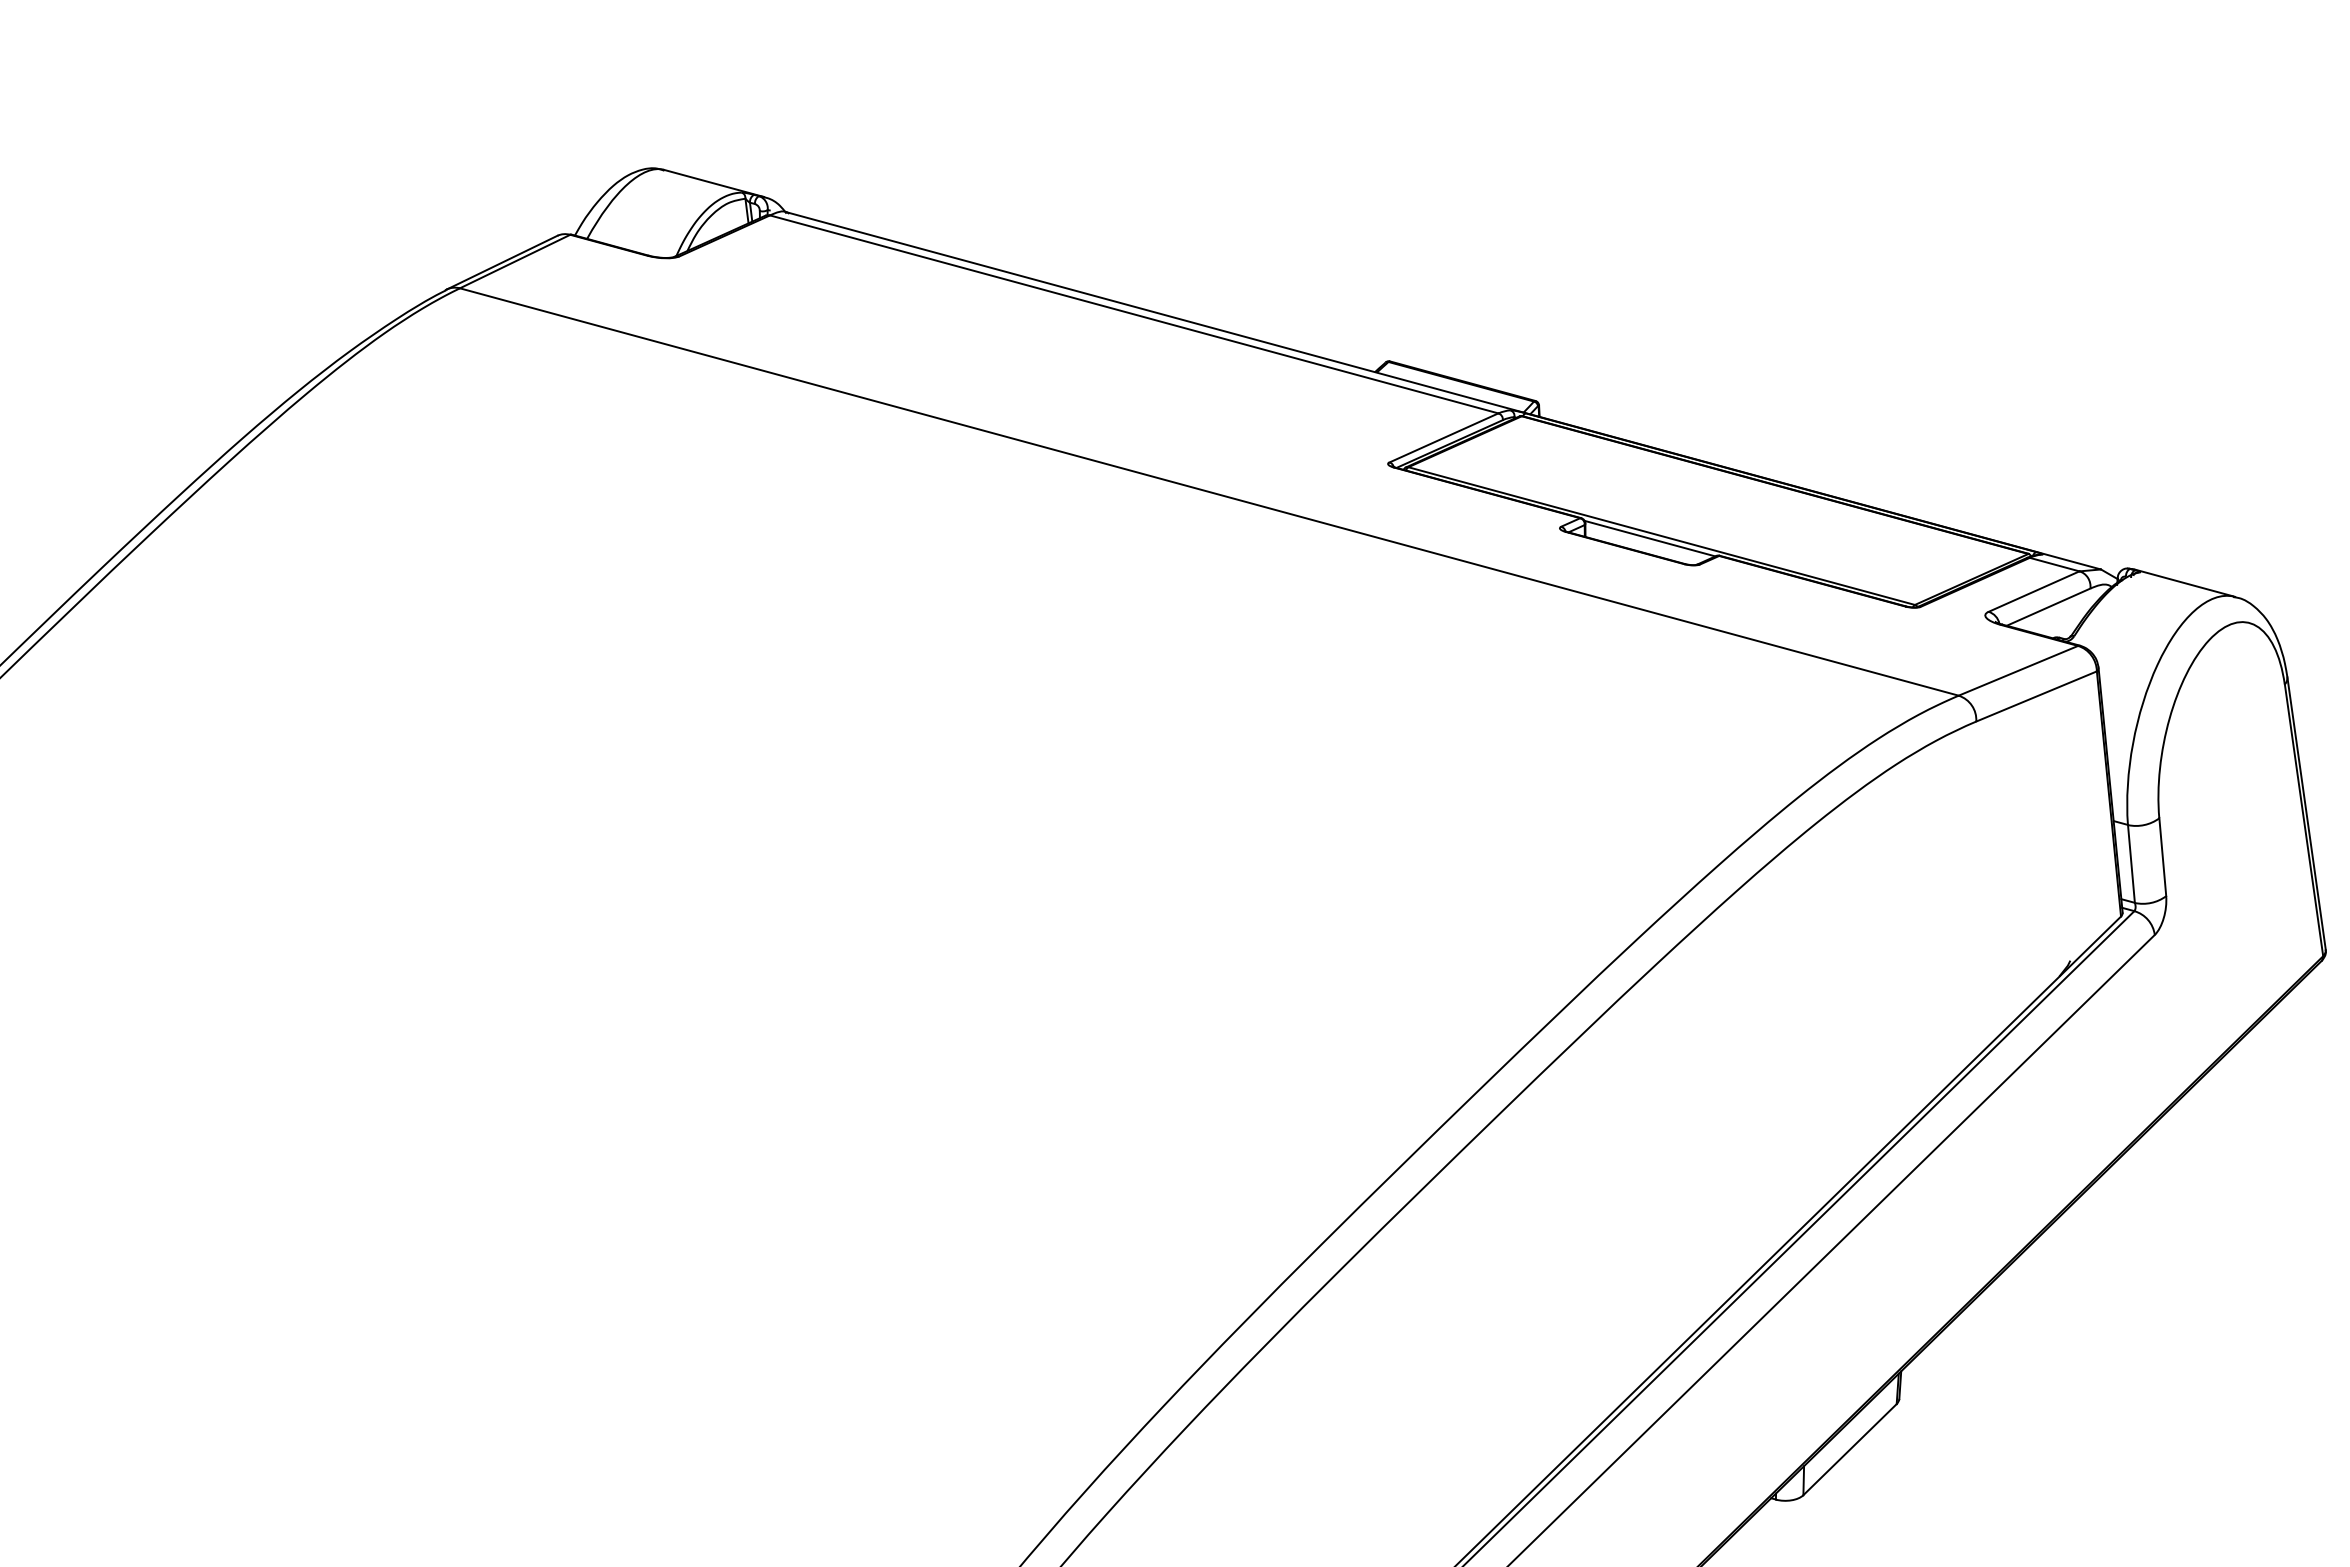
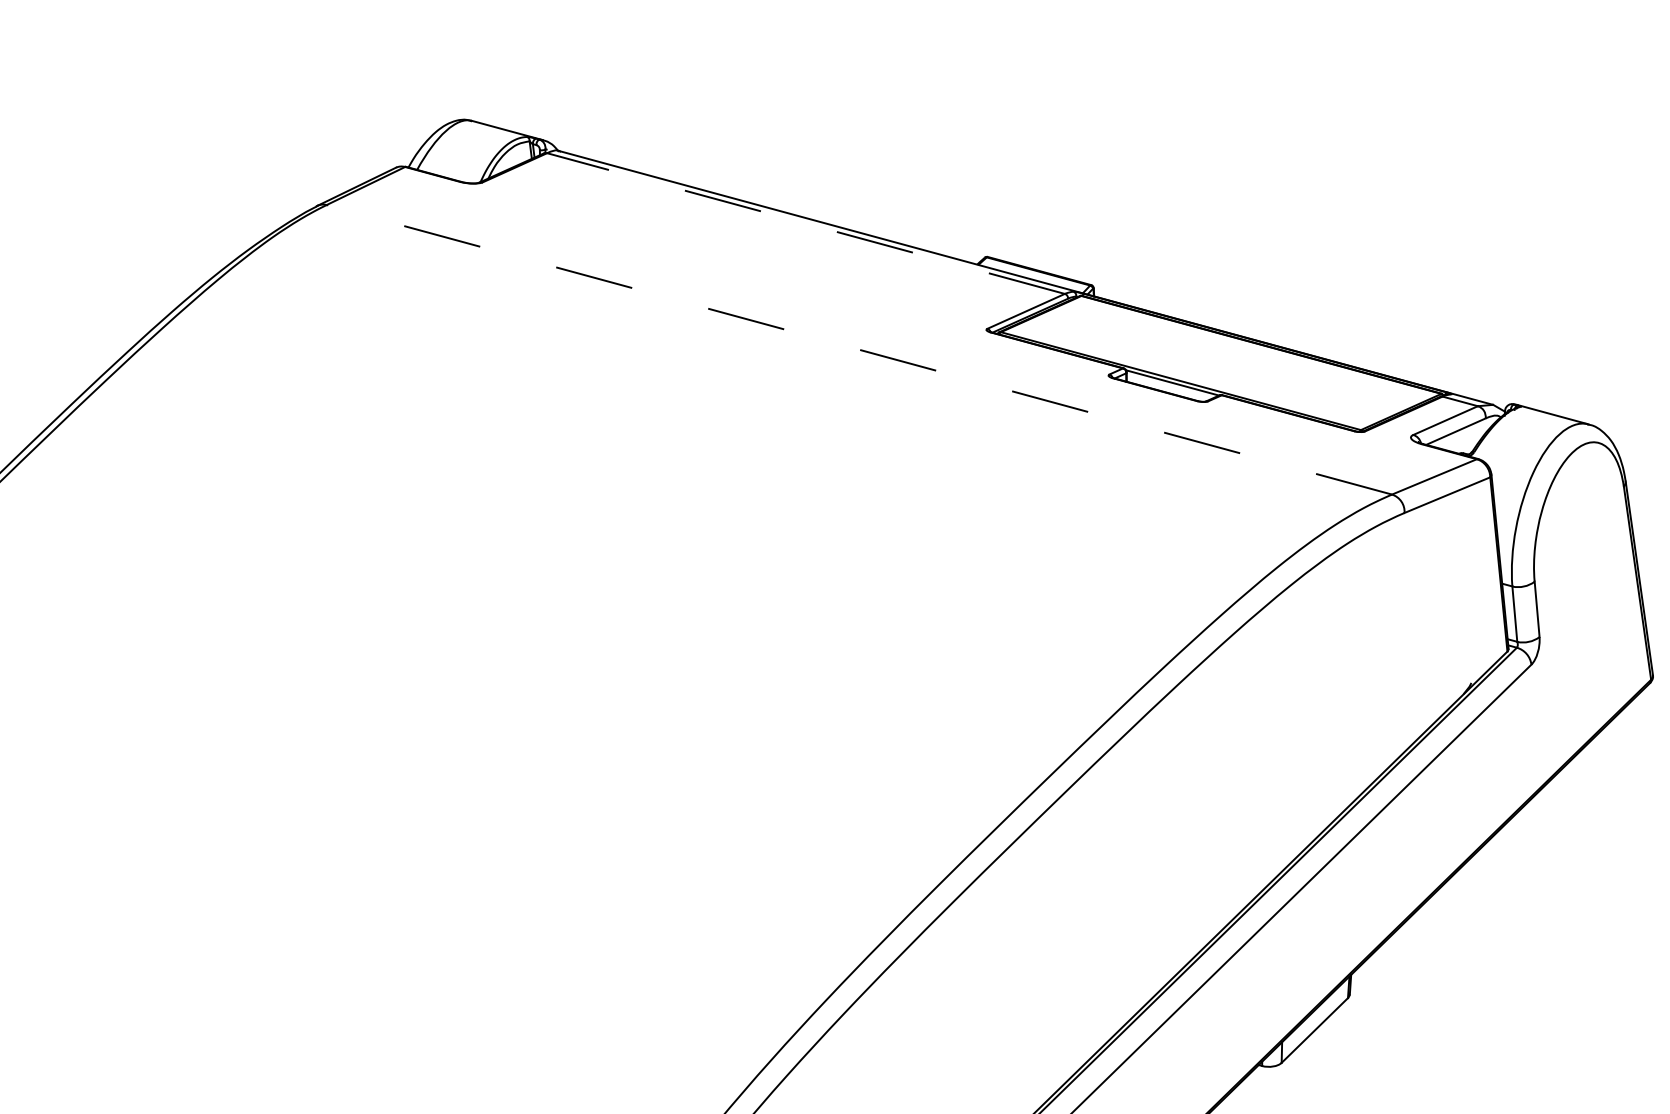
line: (1133, 314) -> (805, 223), solid -> dashed
line: (1209, 492) -> (859, 350), solid -> dashed

